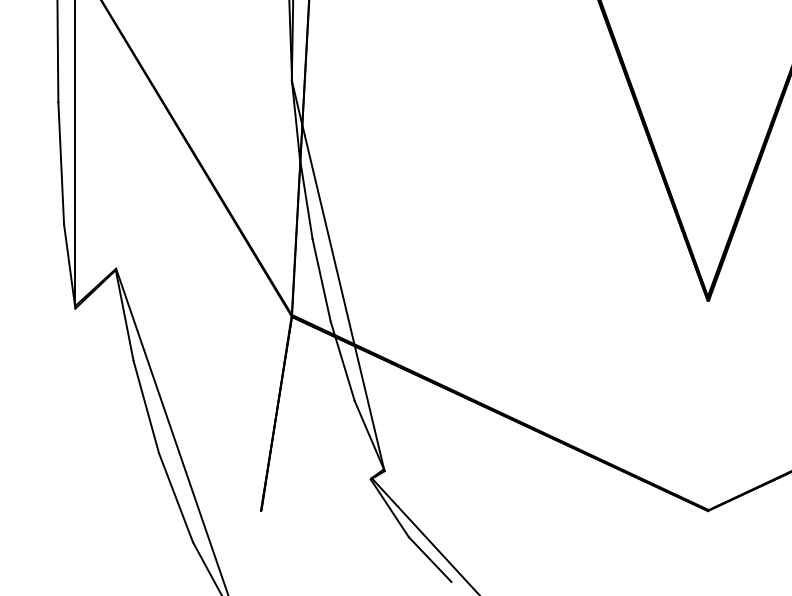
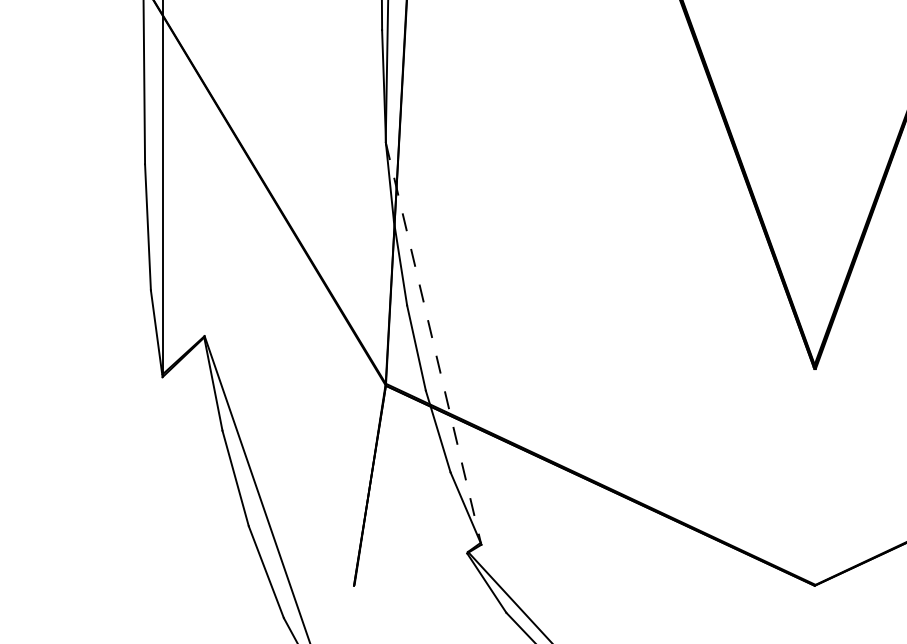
line: (338, 274) -> (433, 342), solid -> dashed

